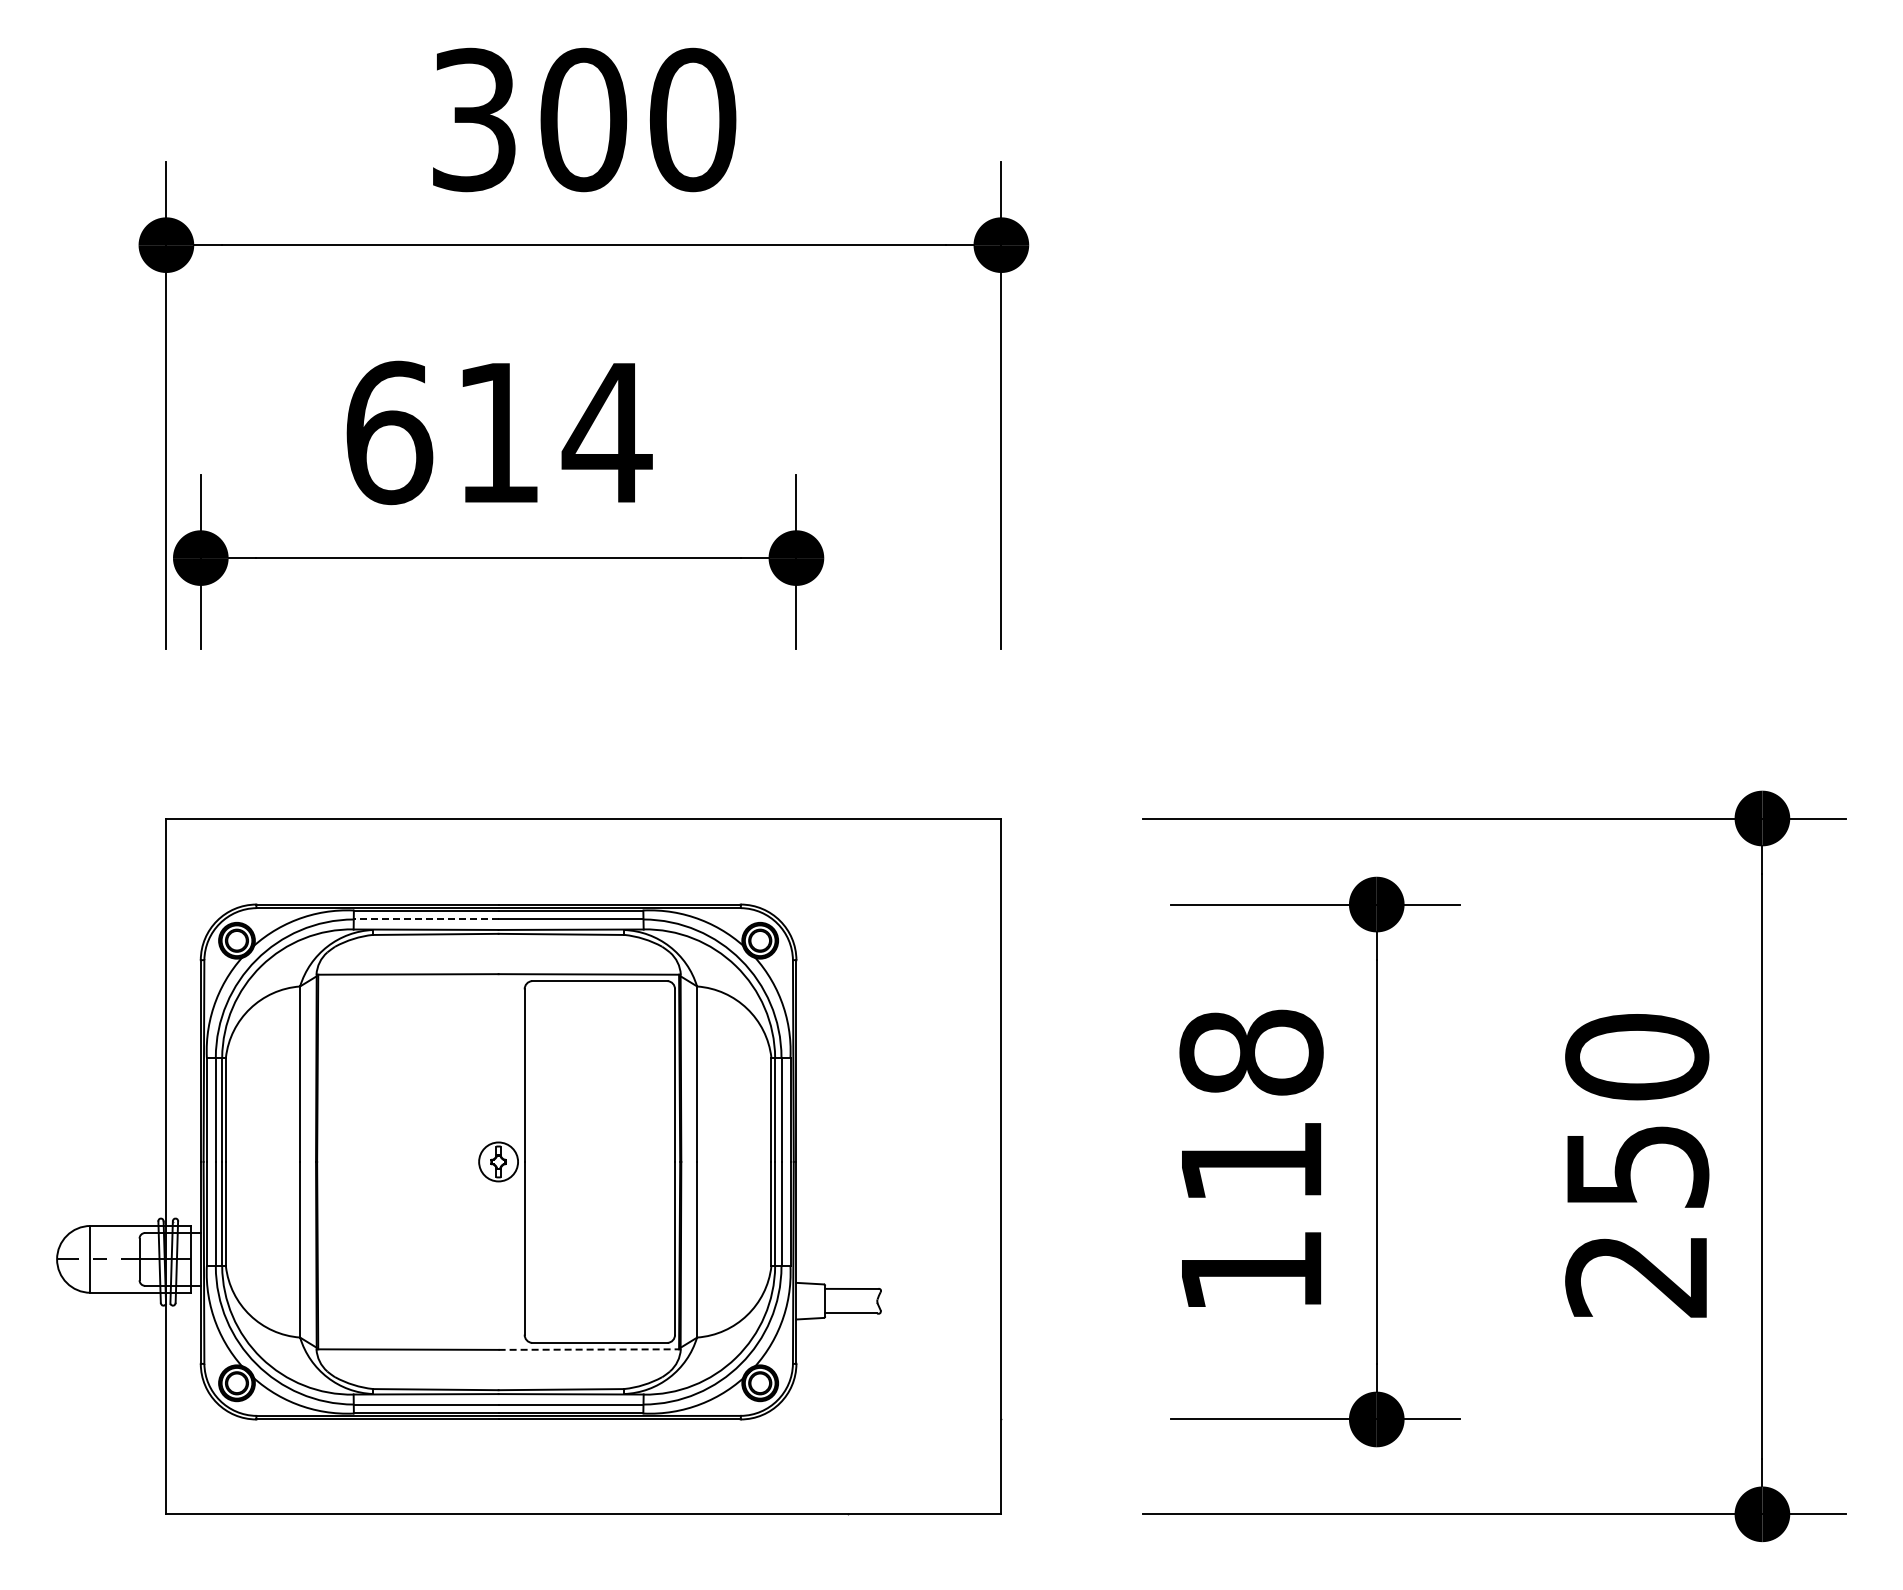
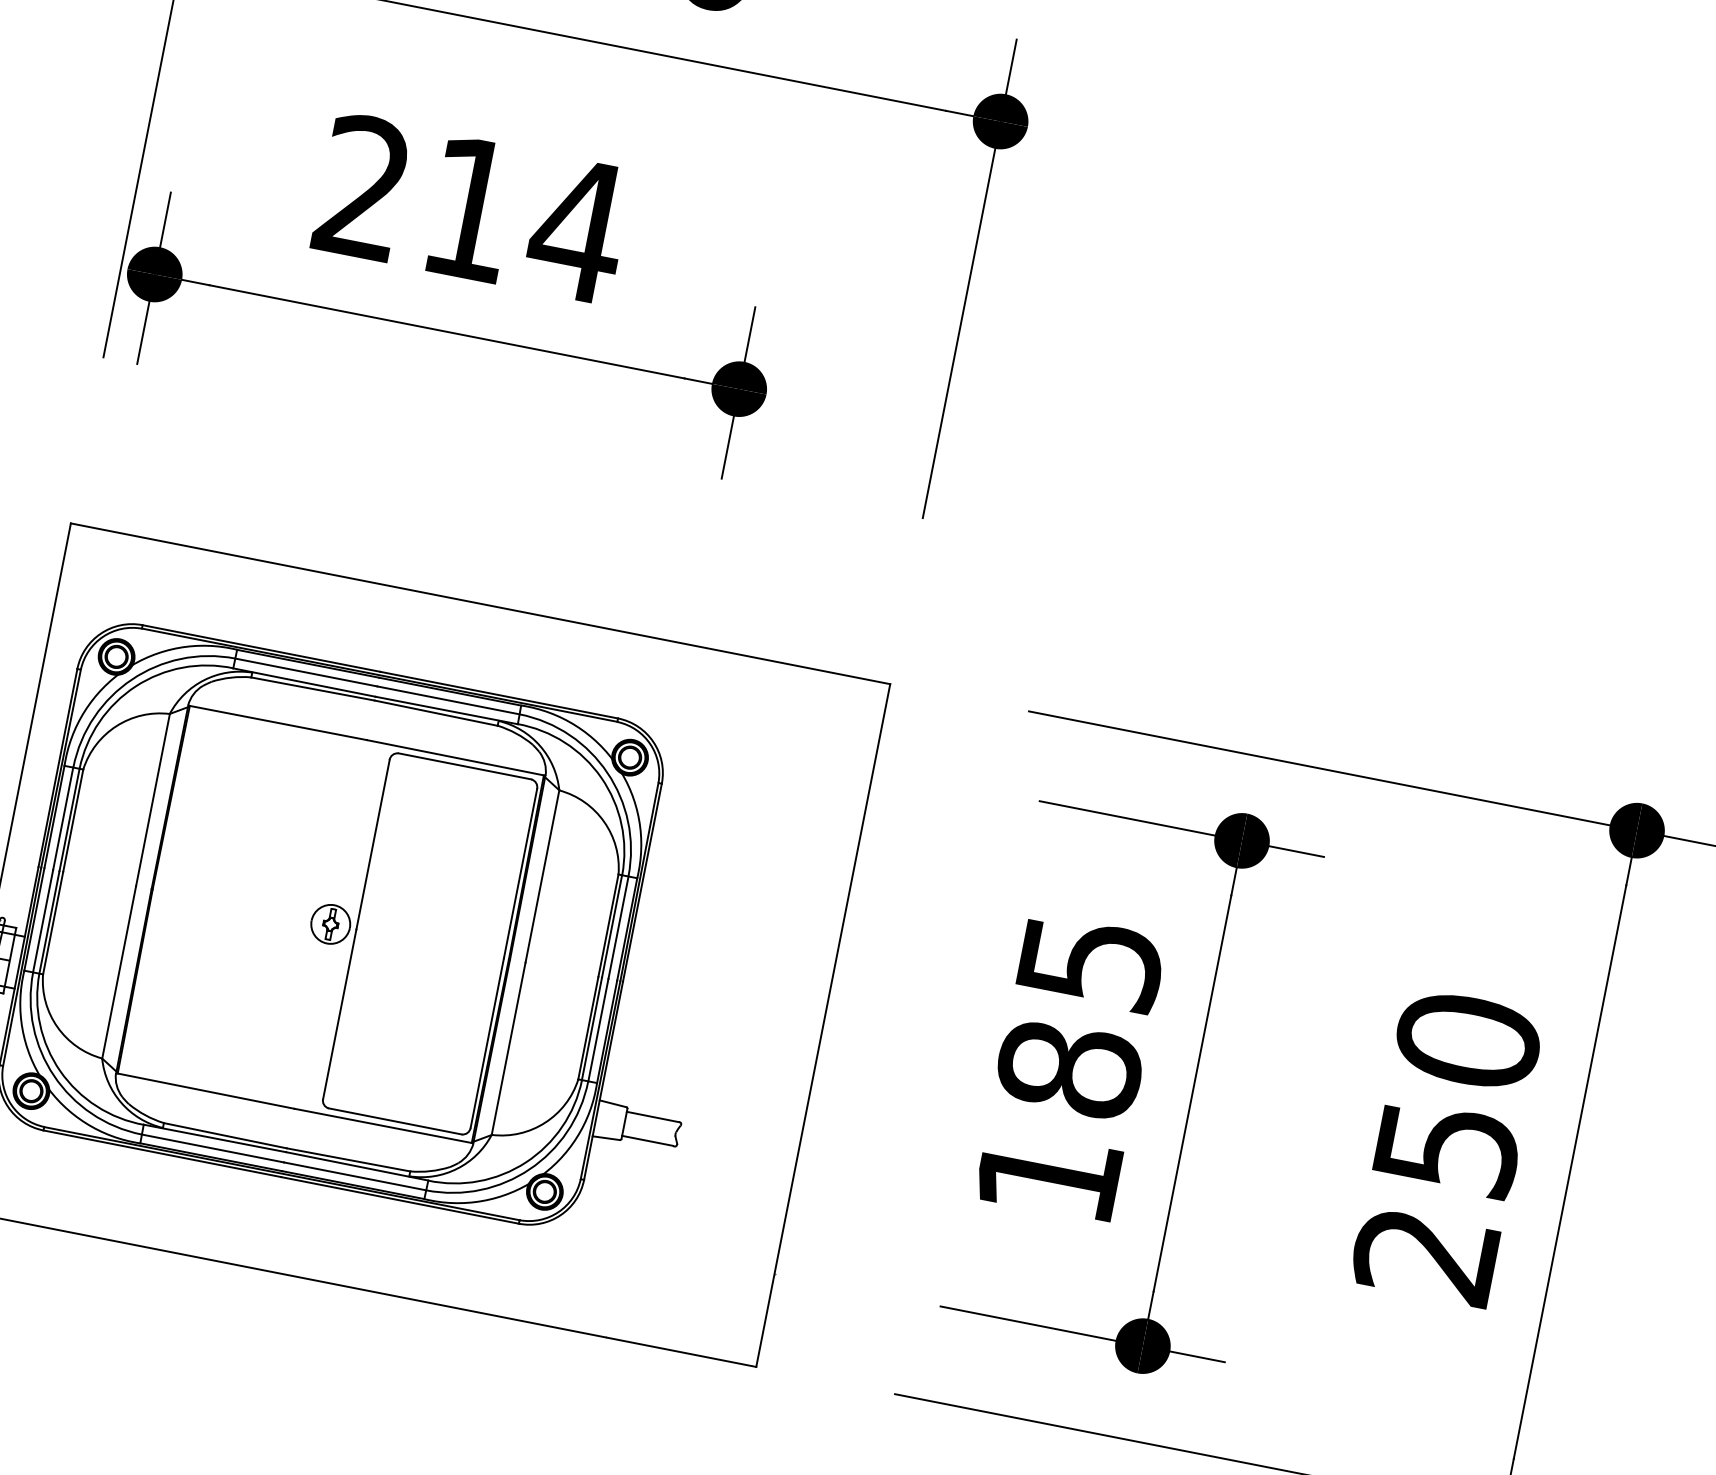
text: (389, 432) -> (364, 187), 614 -> 214
line: (425, 919) -> (305, 672), dashed -> solid
text: (1251, 1106) -> (1080, 1014), 118 -> 185
line: (589, 1349) -> (383, 1125), dashed -> solid

